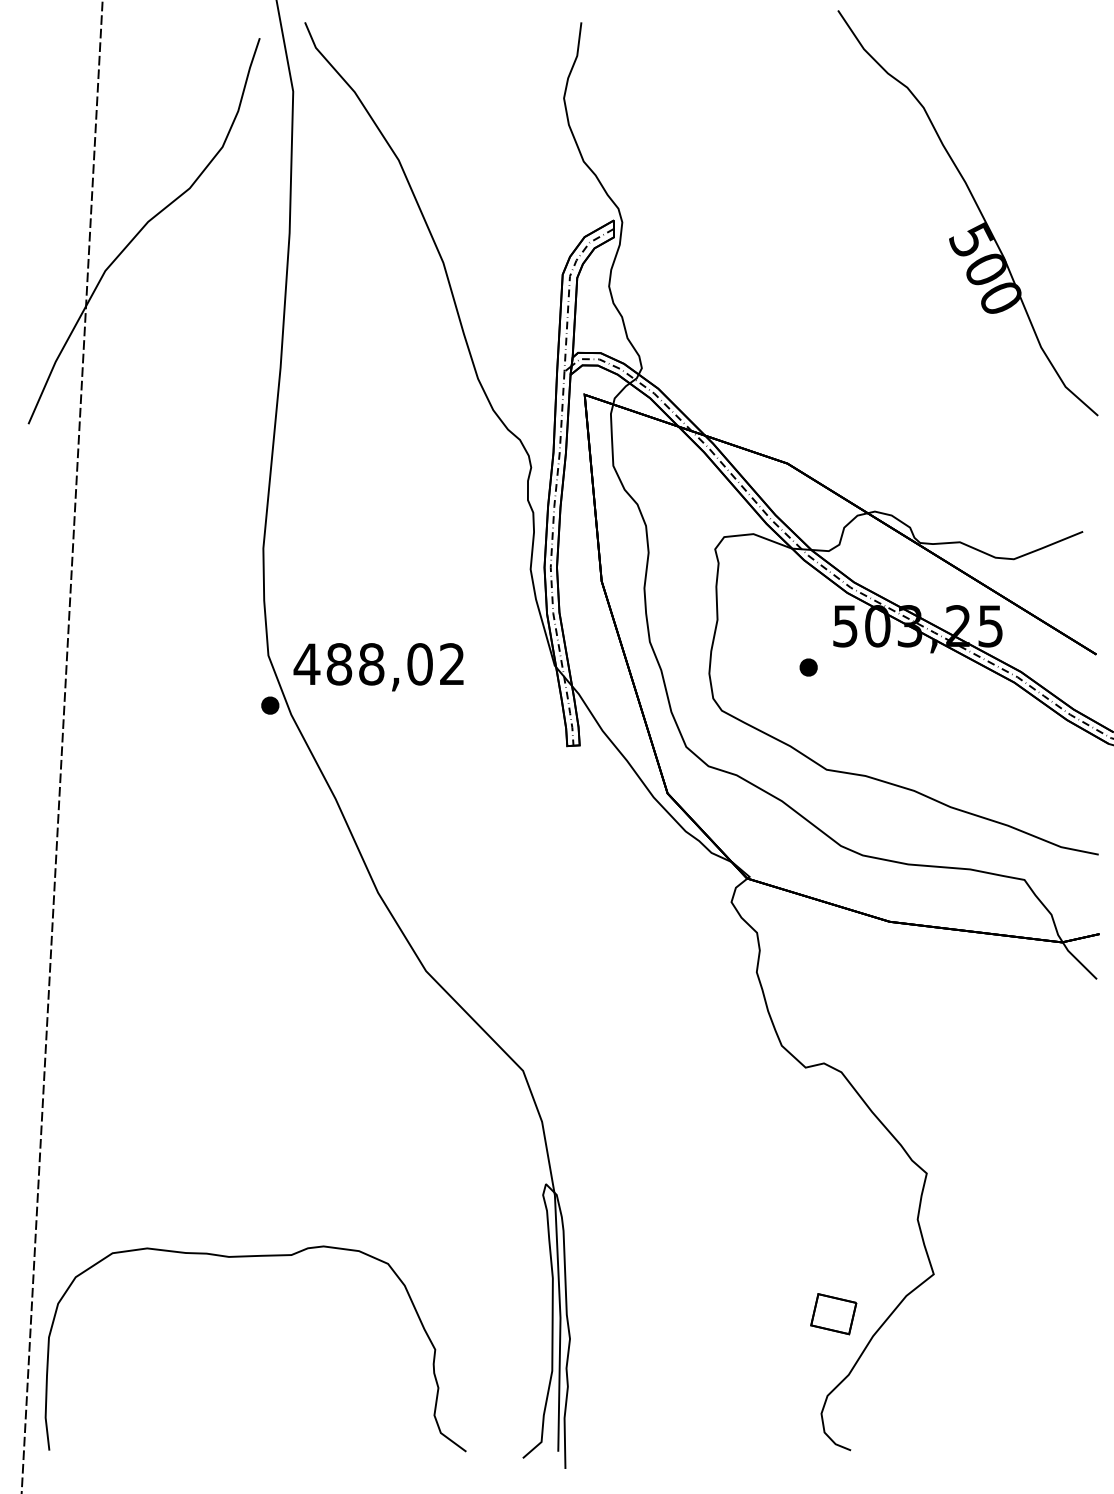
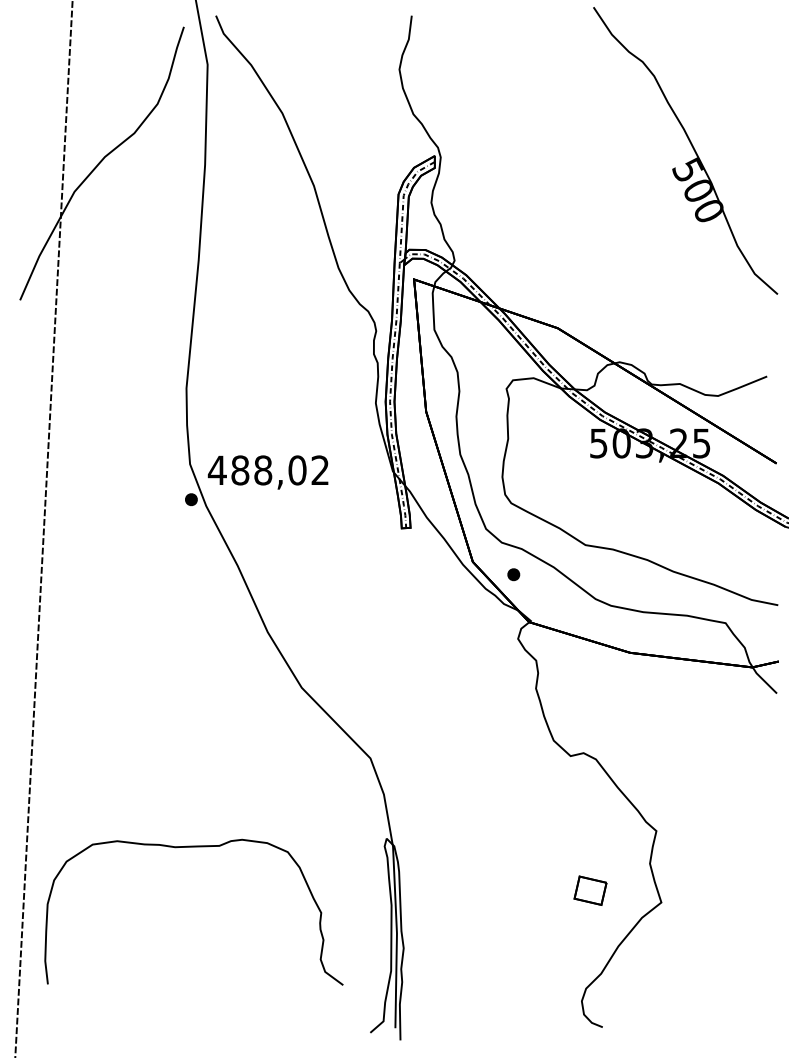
part: (808, 667) -> (513, 574), moved
curve: (254, 1257) -> (193, 847), moved
part: (833, 1313) -> (590, 890), moved

